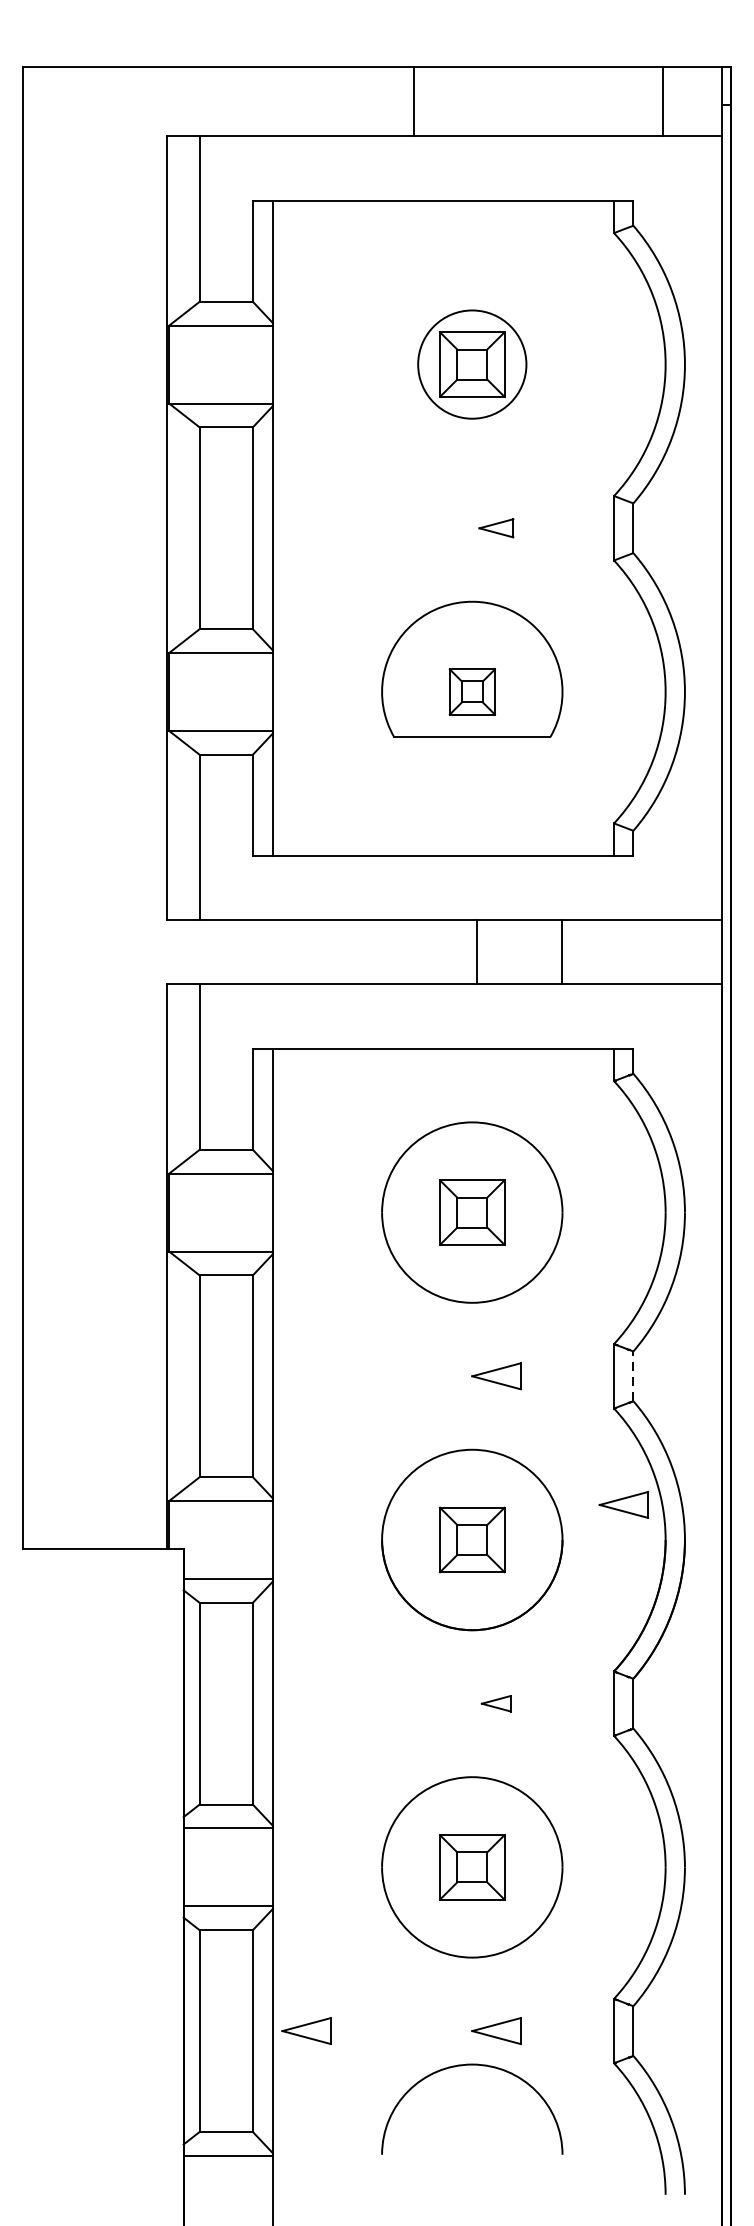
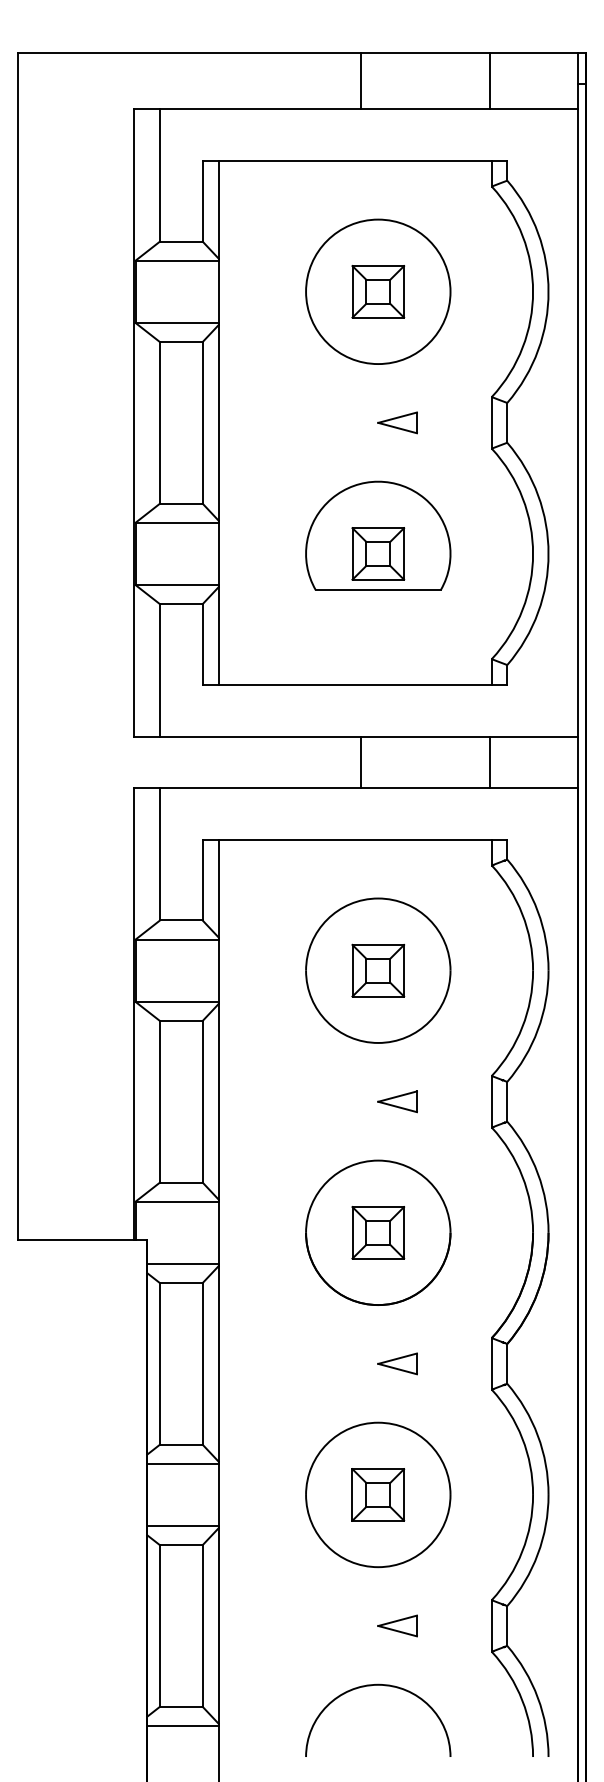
line: (413, 101) -> (361, 81), moved
line: (663, 101) -> (490, 81), moved
circle: (472, 364) -> (378, 291), size x1.67
part: (496, 527) -> (397, 422), size x1.43
part: (472, 691) -> (378, 553), size x1.43
line: (477, 952) -> (361, 762), moved
line: (562, 952) -> (490, 762), moved
line: (633, 1375) -> (507, 1101), dashed -> solid
part: (623, 1504) -> (499, 1204), removed
part: (496, 1703) -> (397, 1363), size x1.67
part: (306, 2030) -> (245, 1625), removed
arc: (463, 2066) -> (371, 1686), moved

